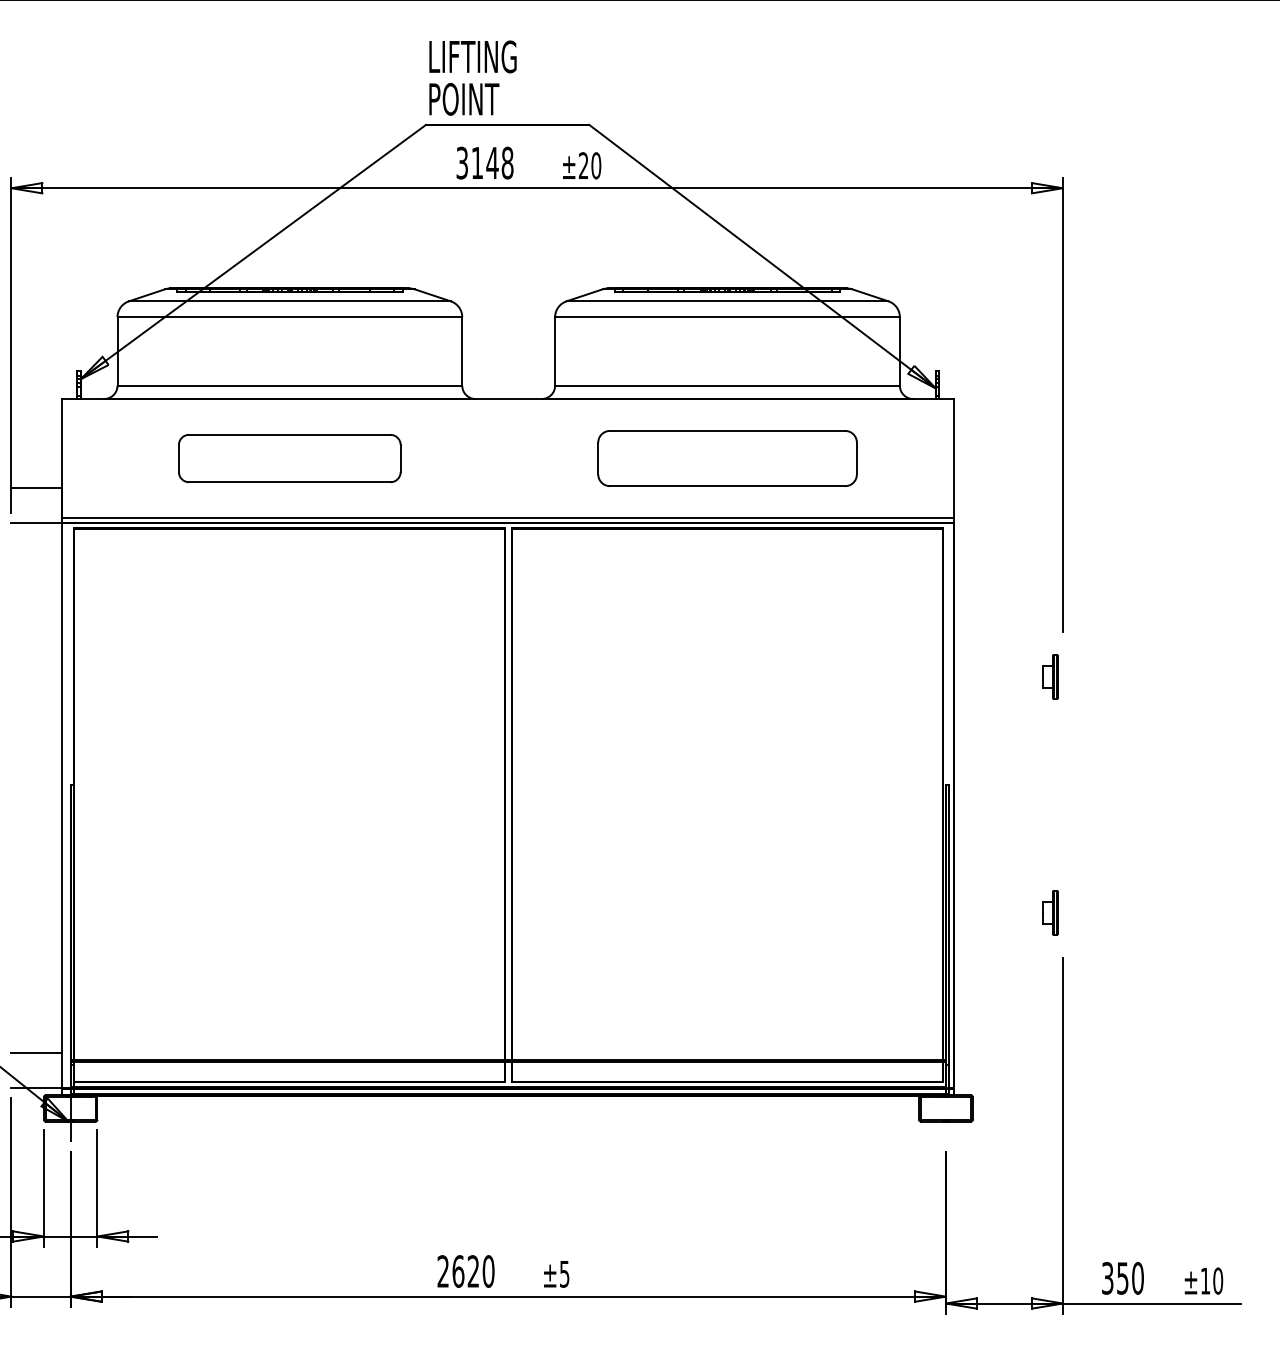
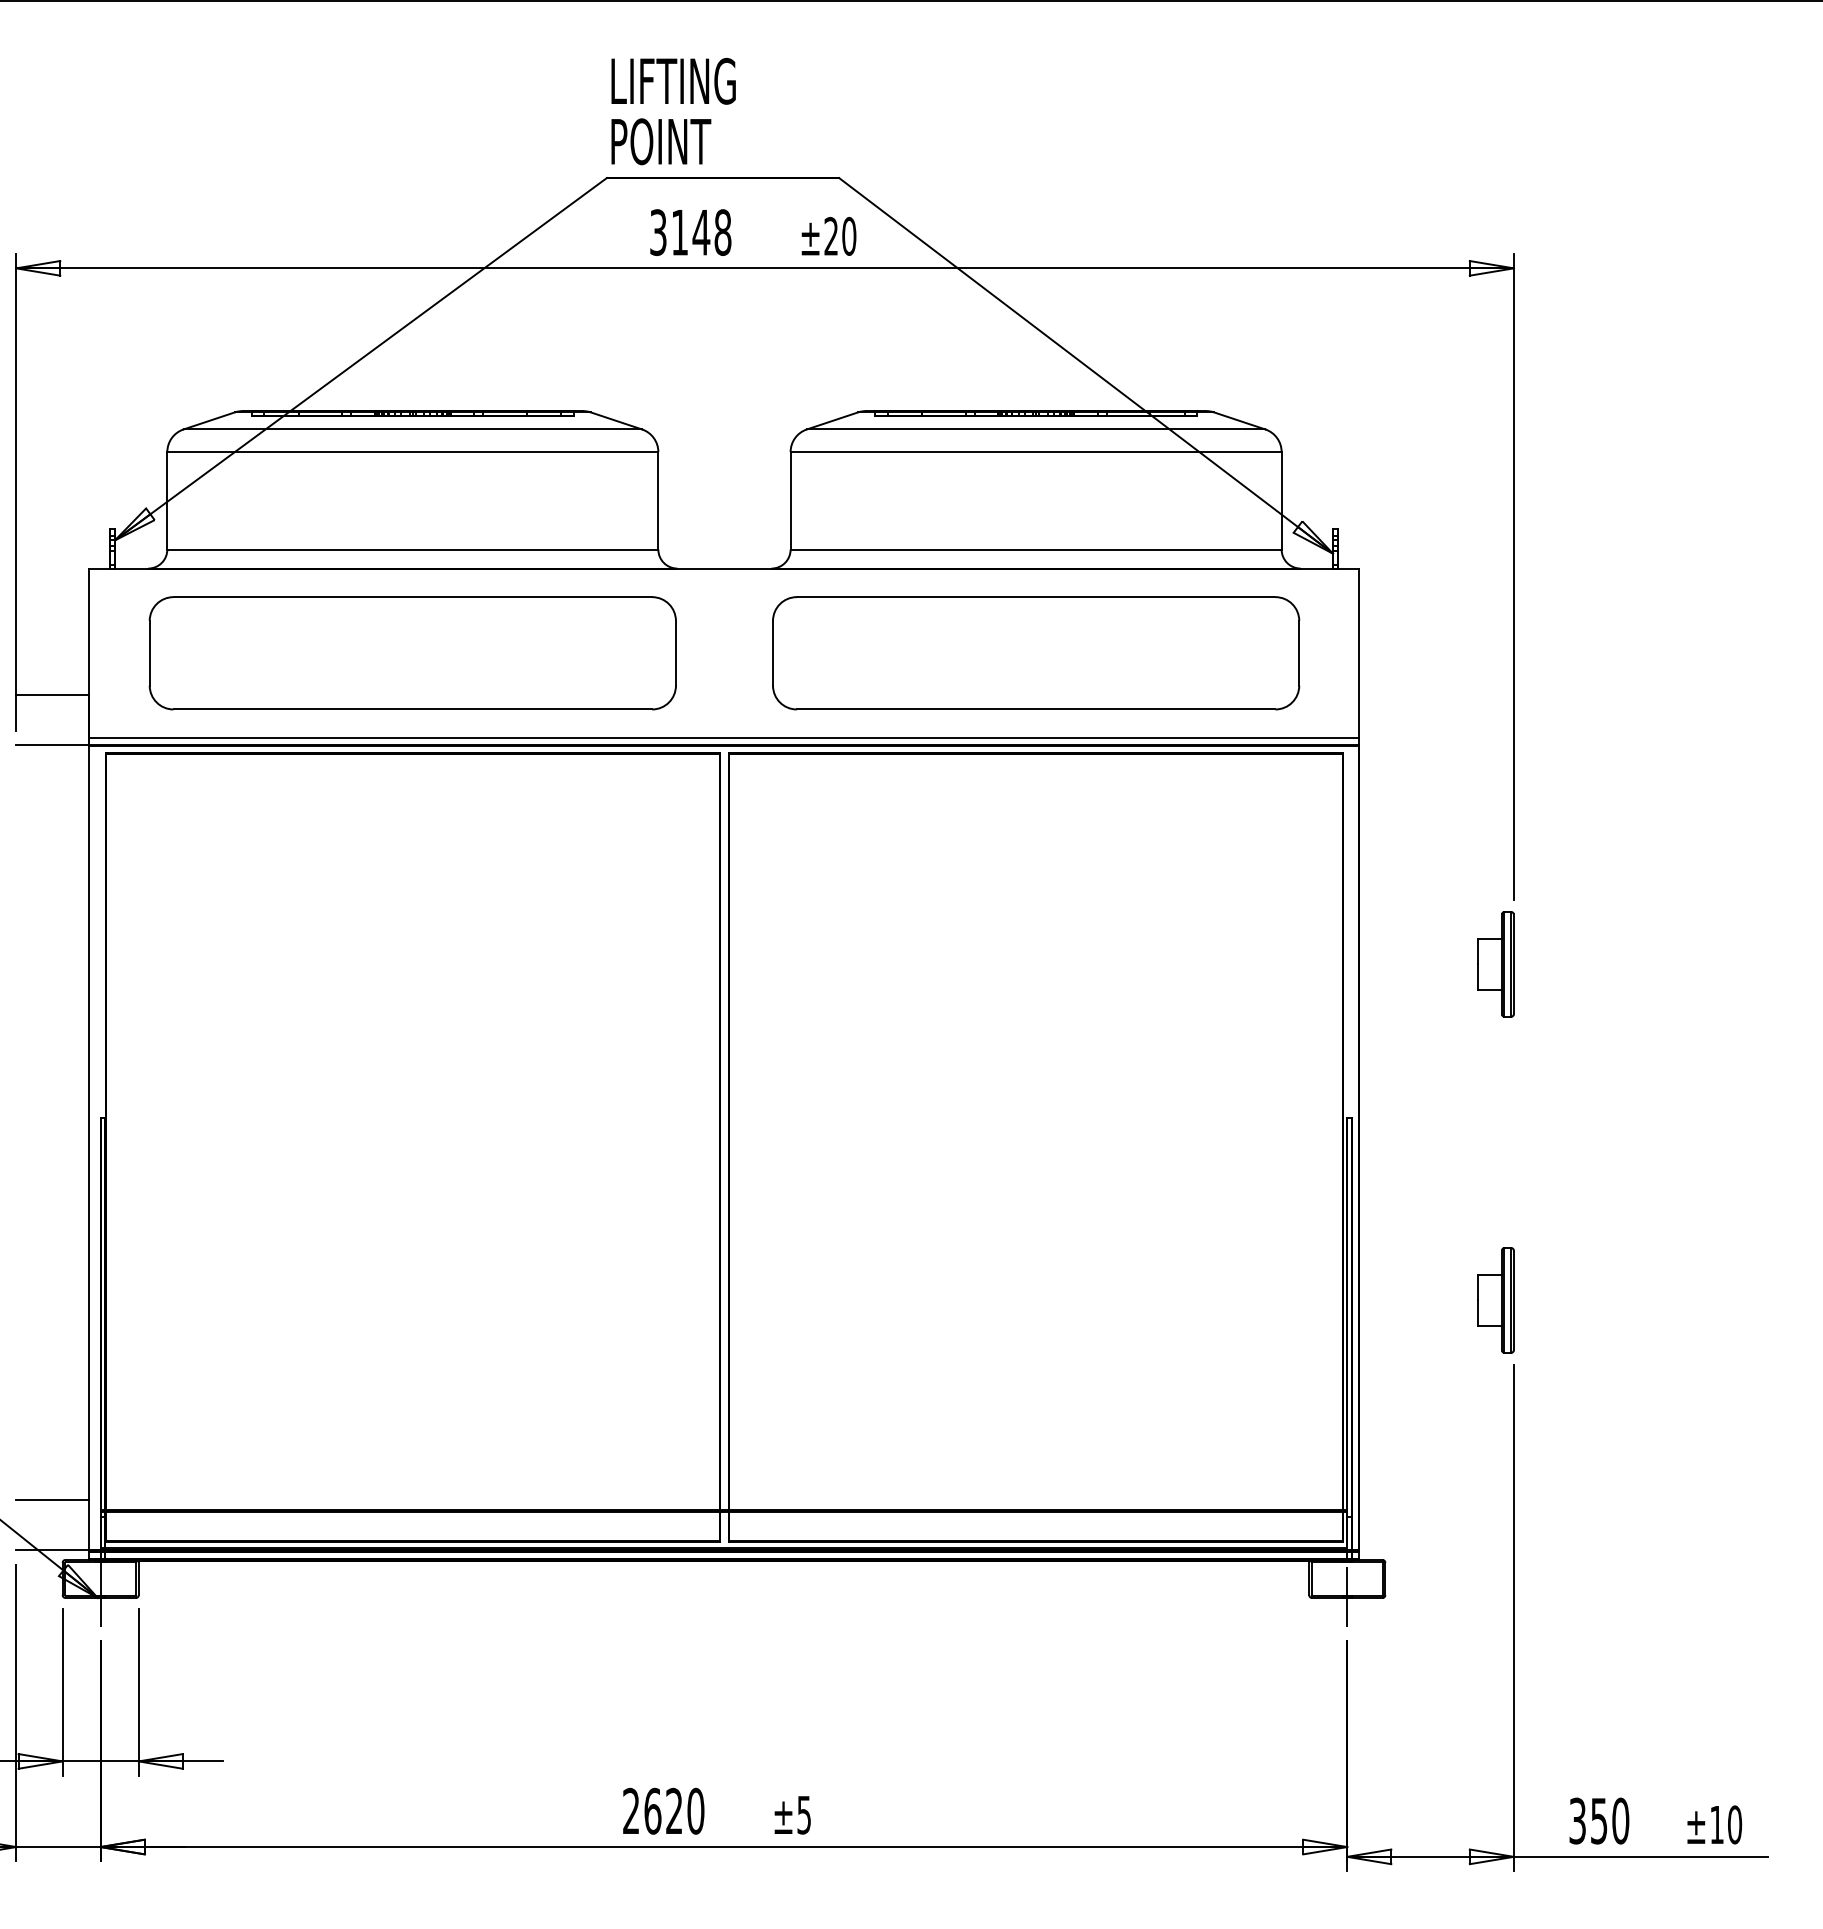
part: (289, 458) -> (412, 653), size x1.67
part: (727, 458) -> (1036, 653), size x1.43
part: (1050, 677) -> (1495, 964), size x1.67
part: (1050, 912) -> (1495, 1300), size x1.67
line: (946, 1120) -> (1347, 1596), added

